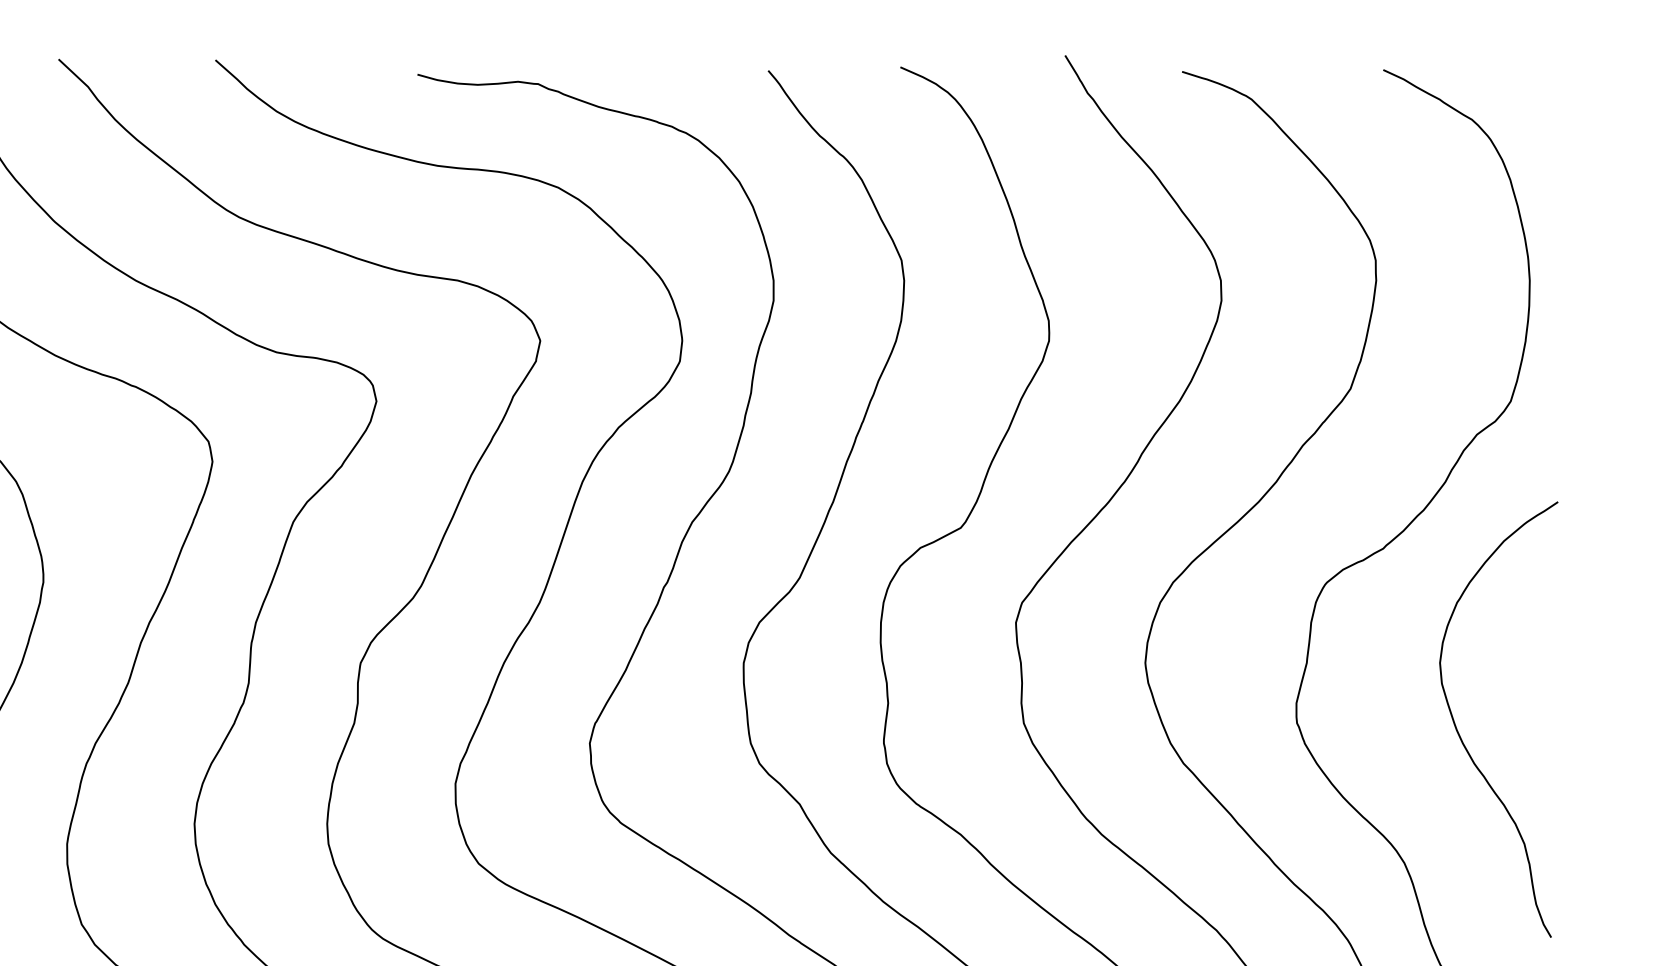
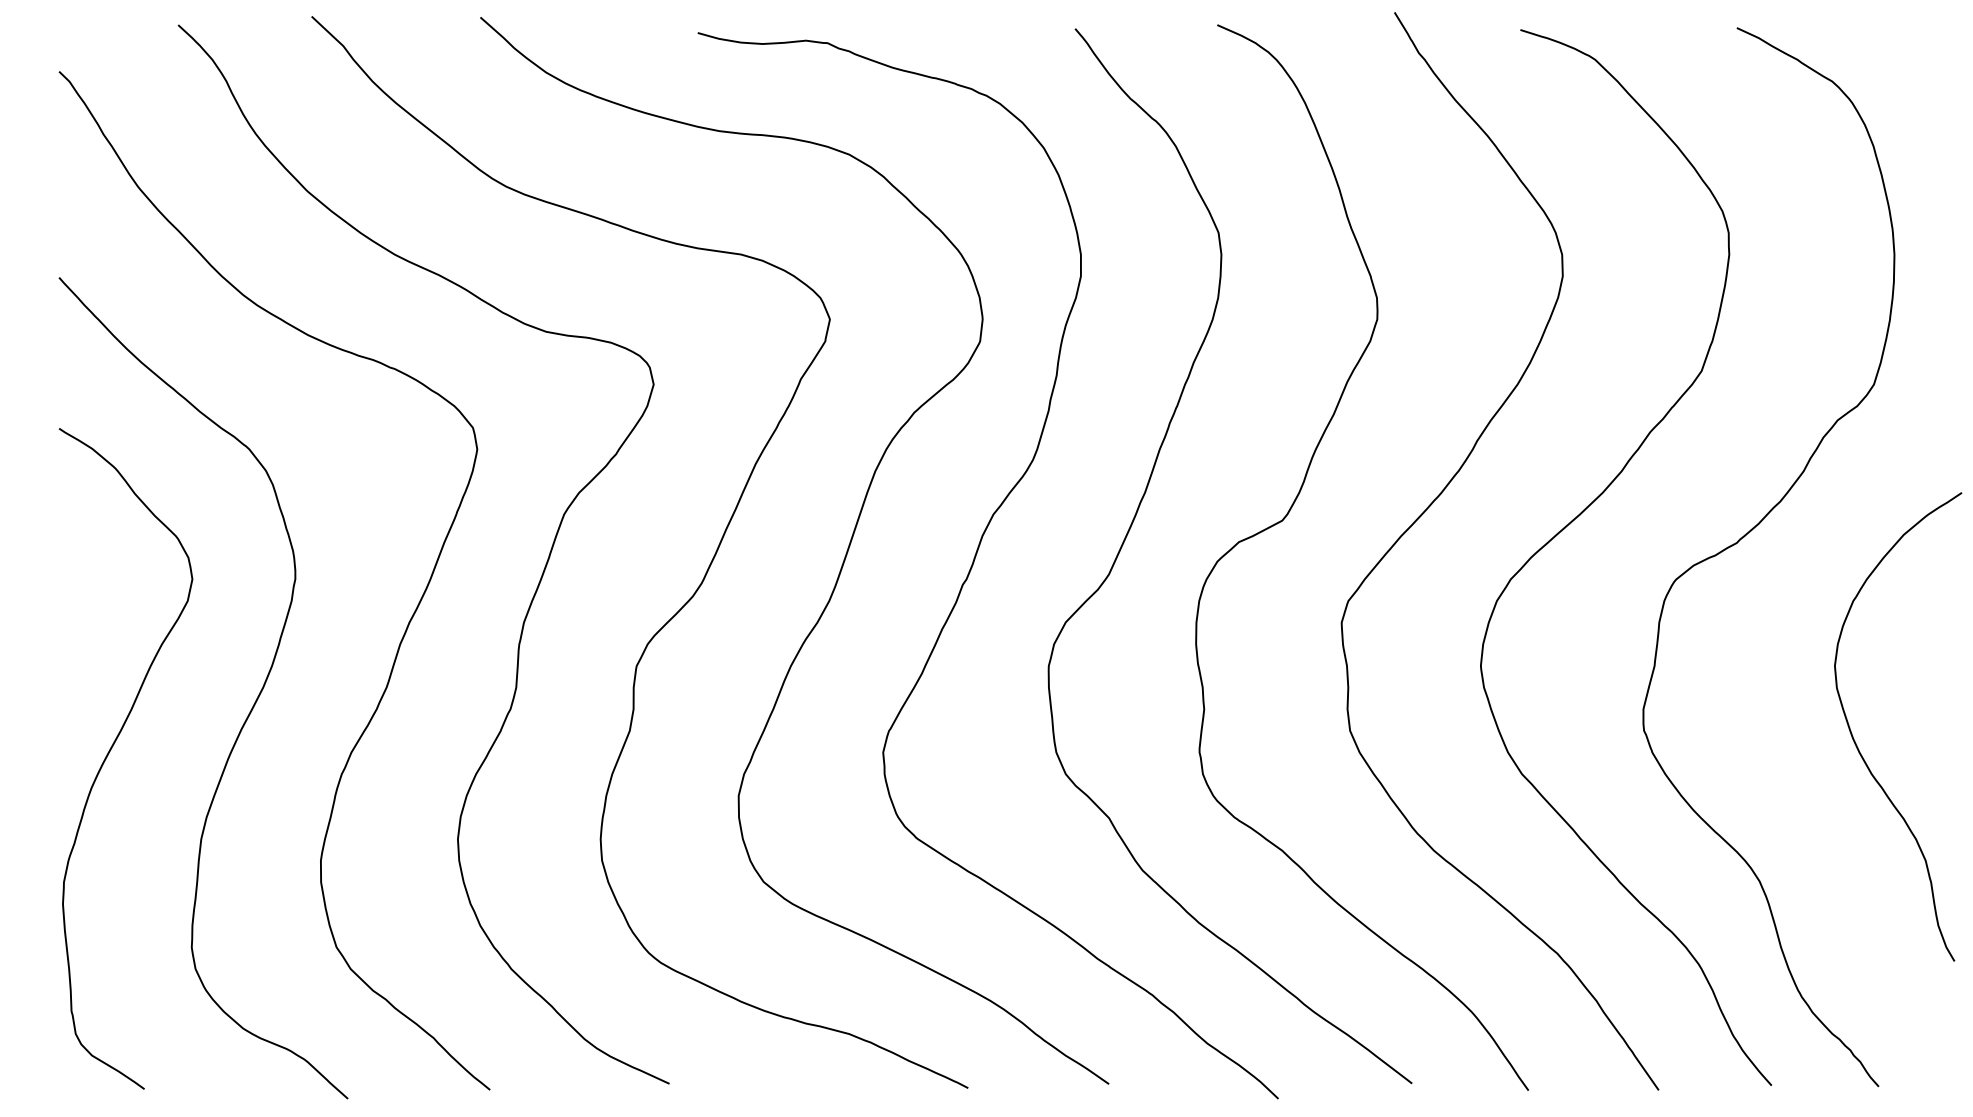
curve: (1461, 738) -> (1858, 747), moved

